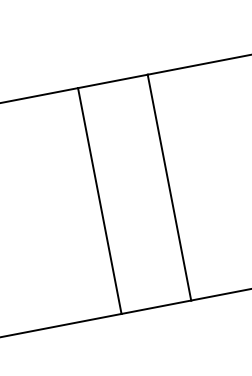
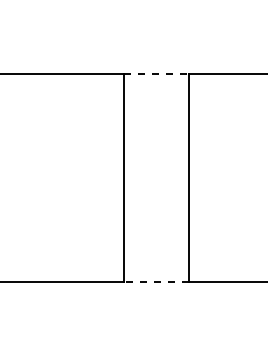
line: (113, 81) -> (156, 73), solid -> dashed
line: (155, 307) -> (155, 282), solid -> dashed

